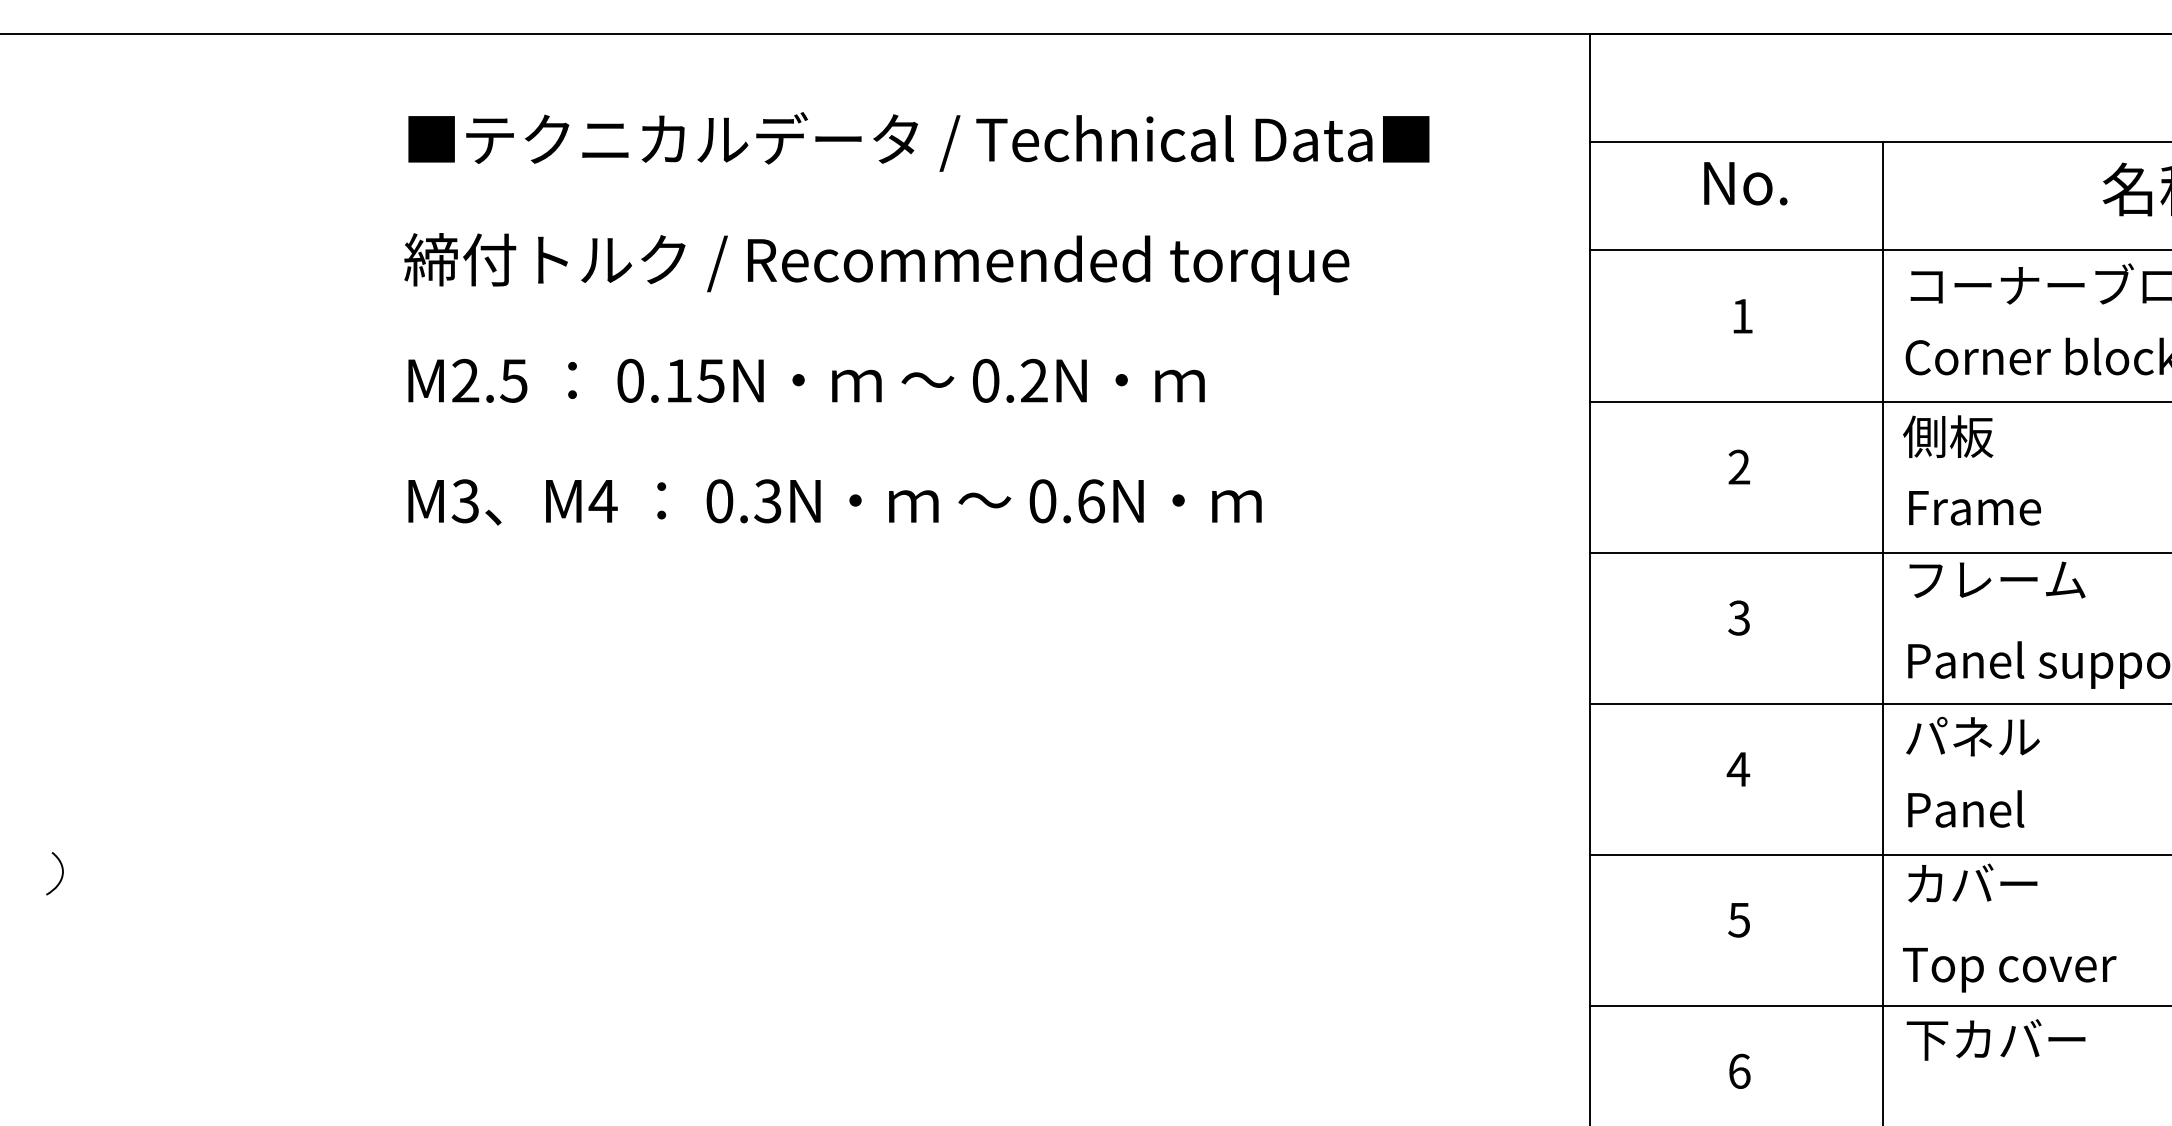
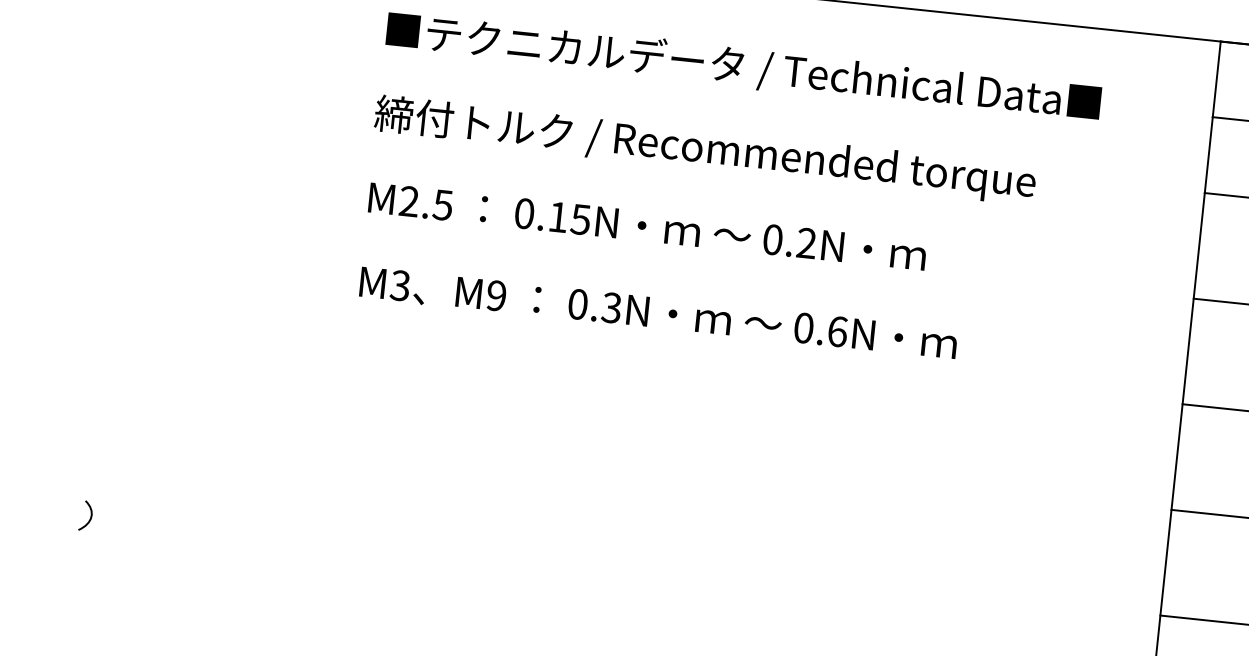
text: (602, 501) -> (496, 295), M4 -> M9

